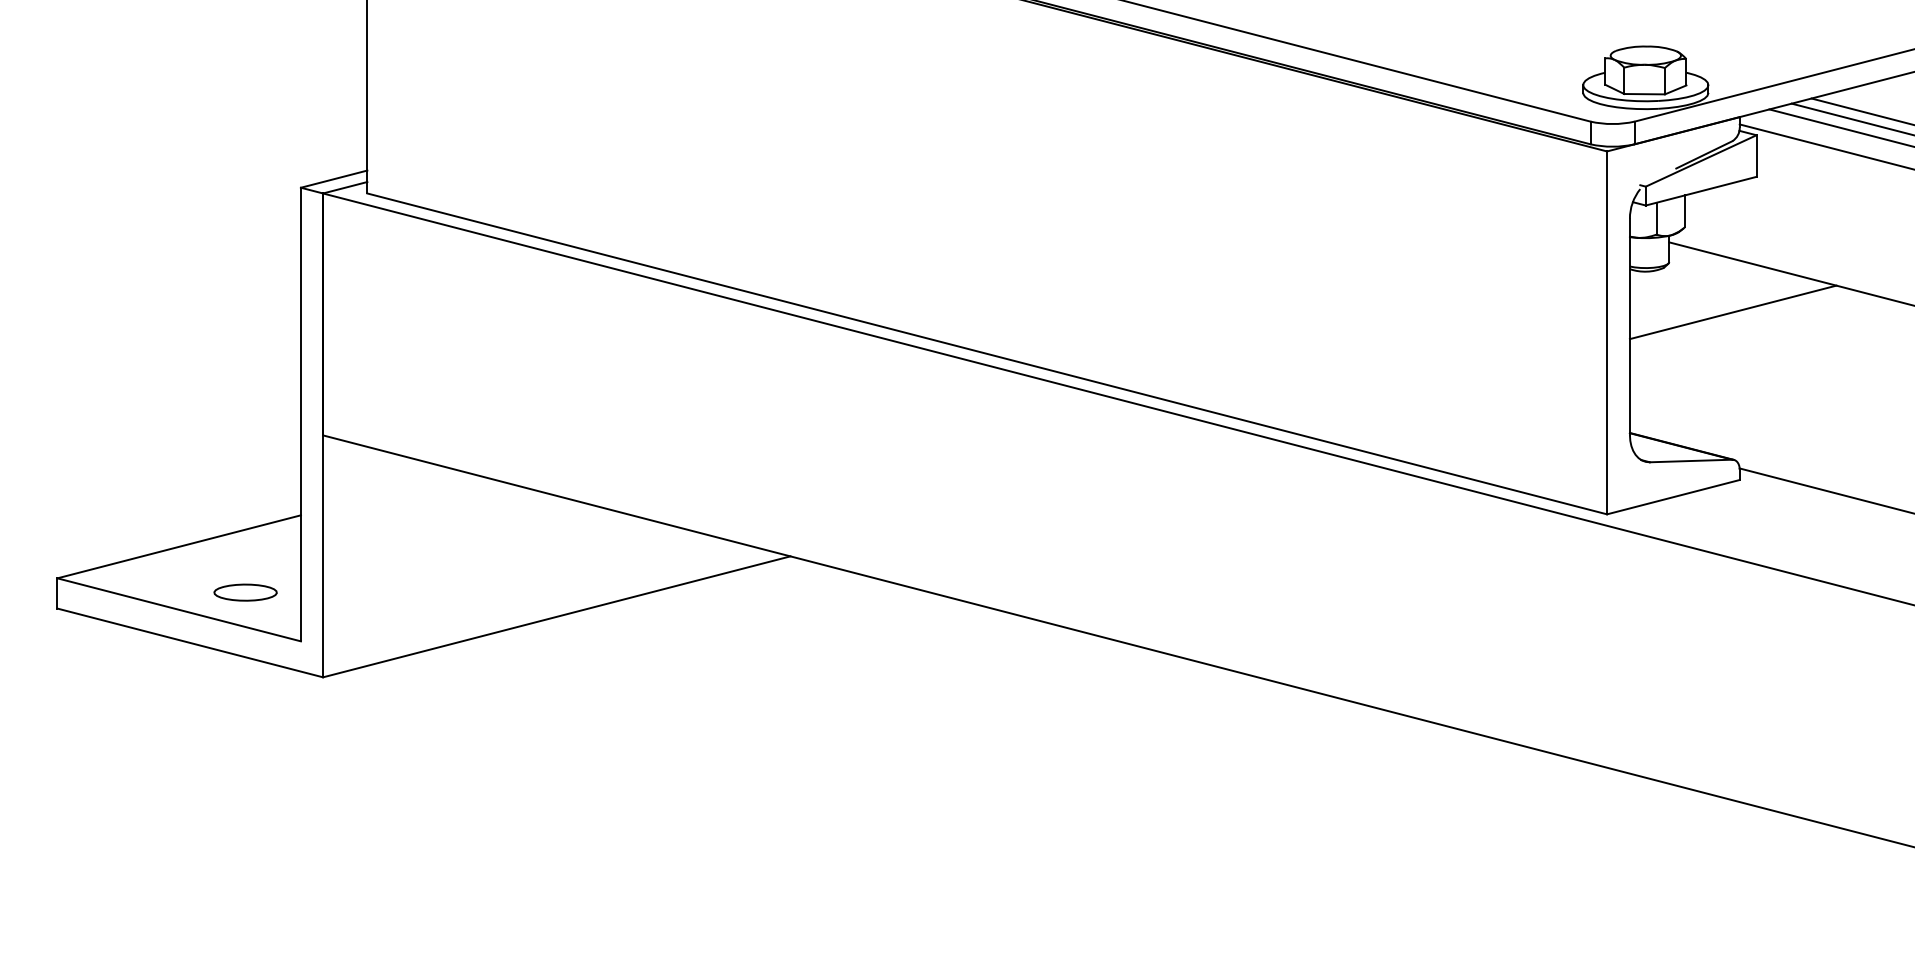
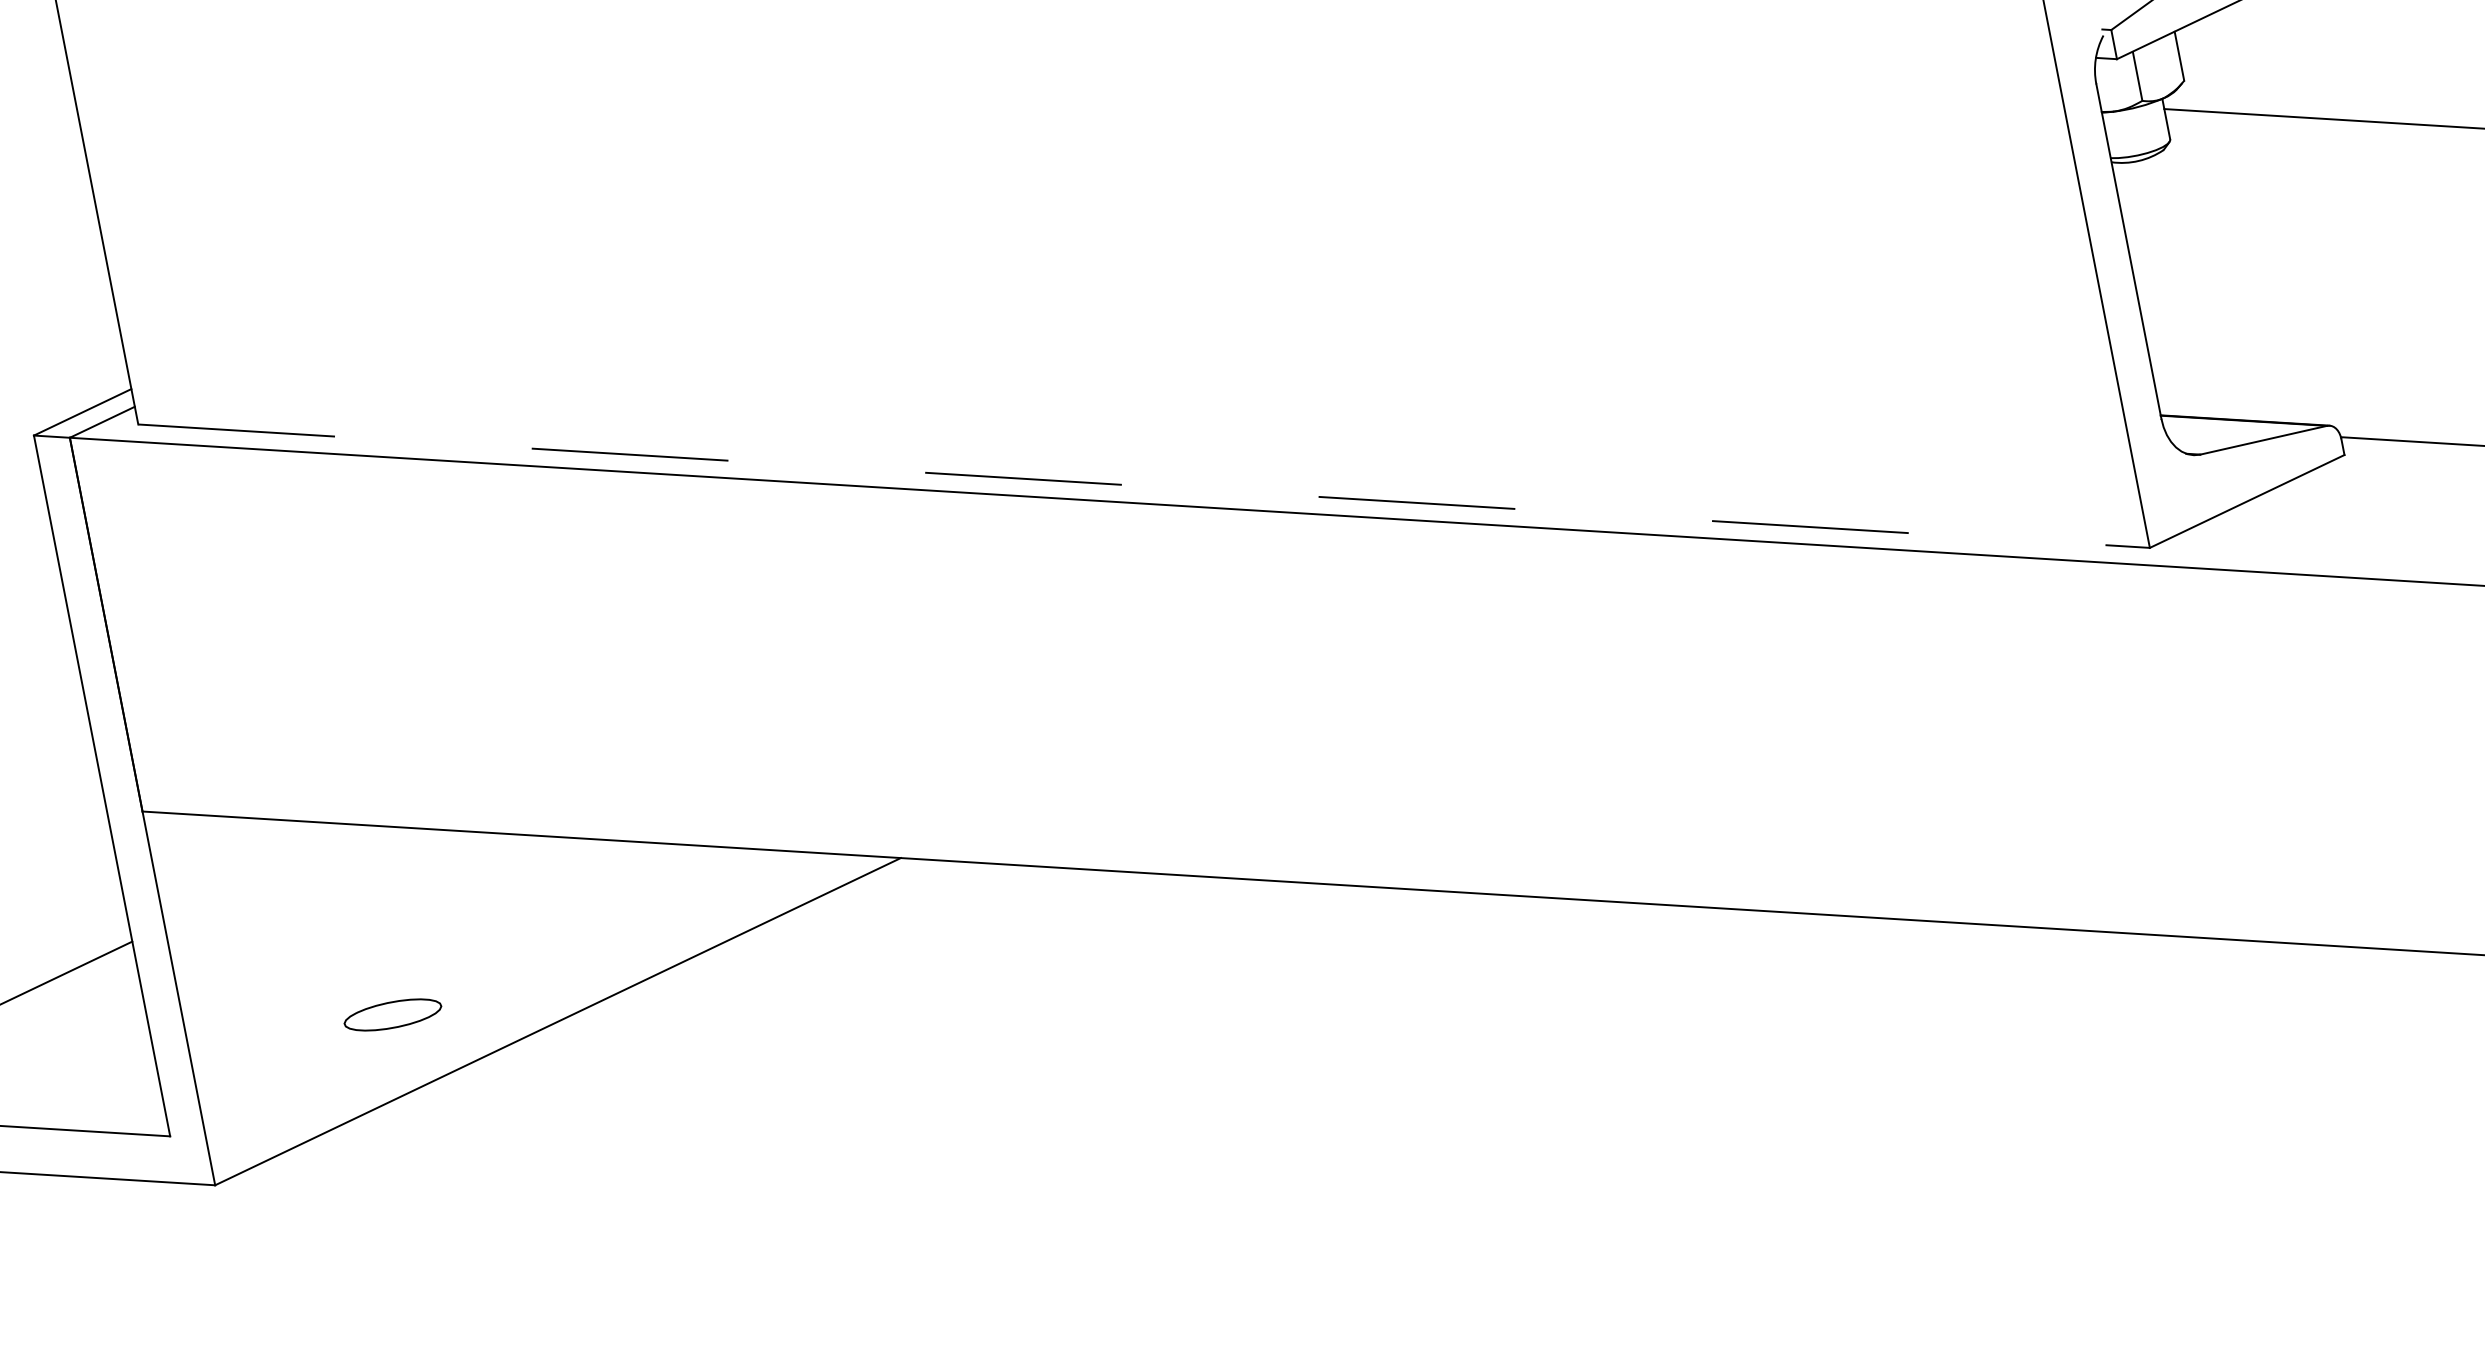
line: (1732, 312) -> (2282, 198), removed
line: (987, 354) -> (1144, 487), solid -> dashed
part: (245, 592) -> (392, 1014), moved

